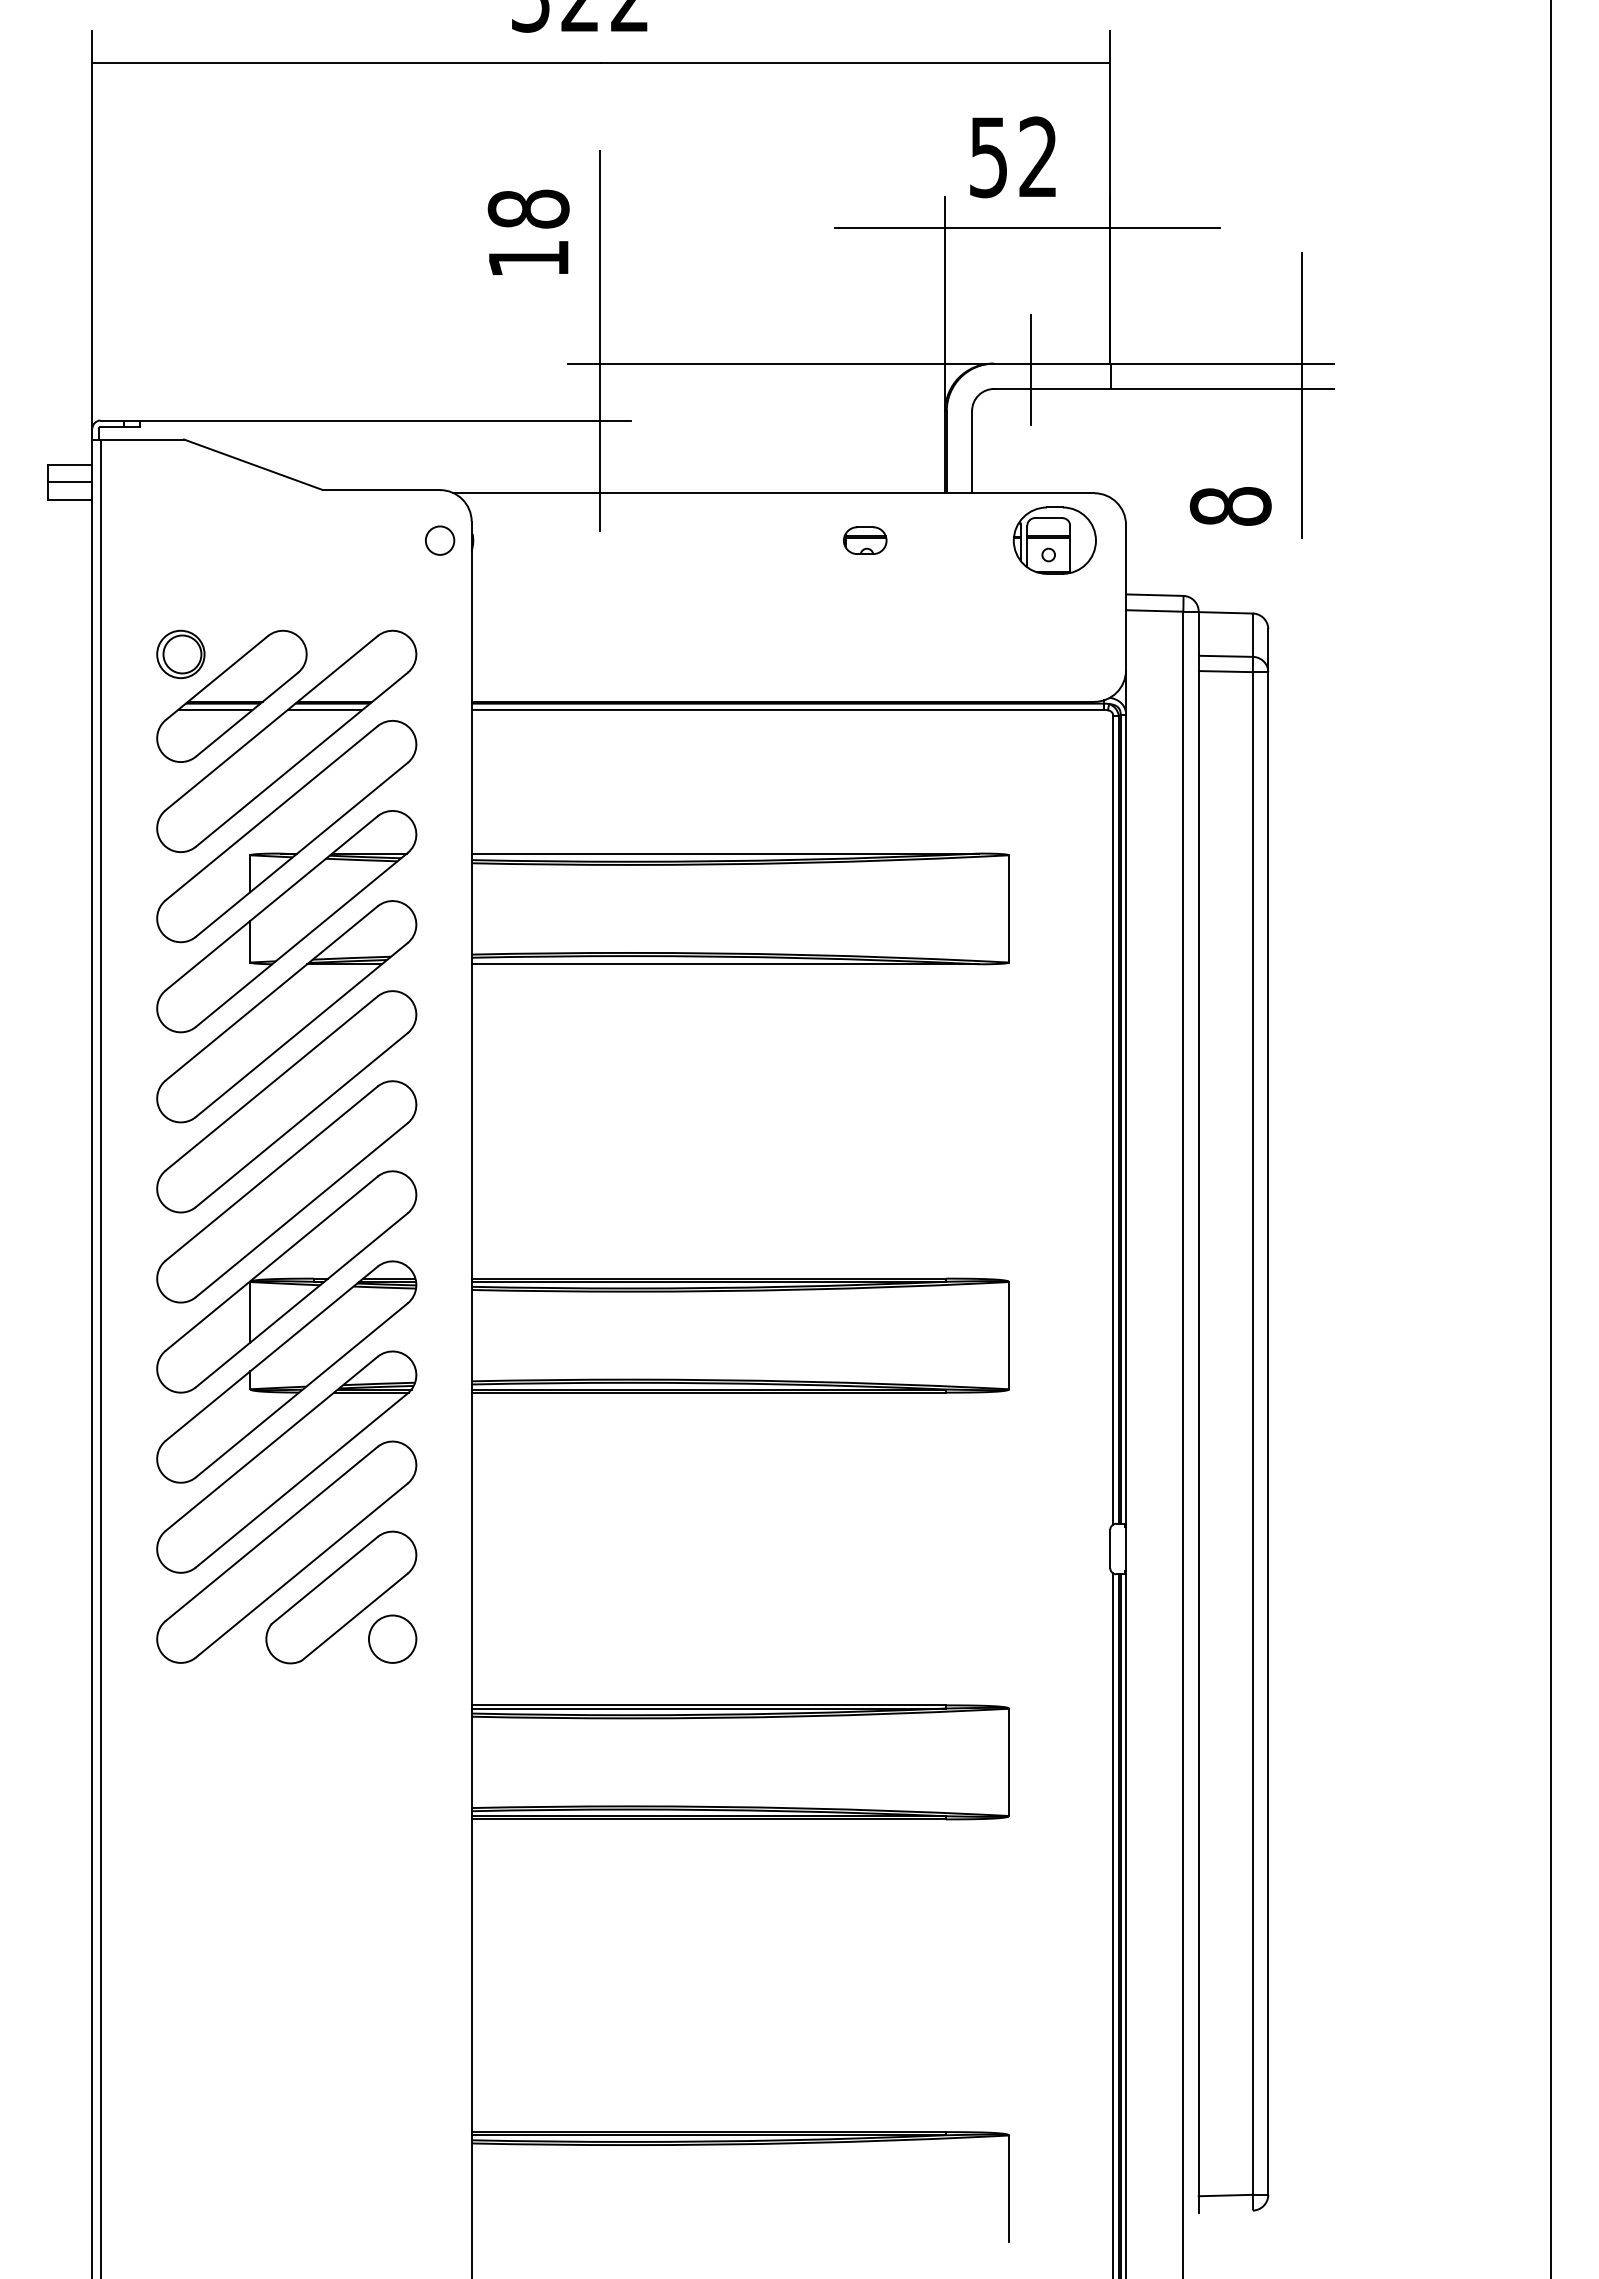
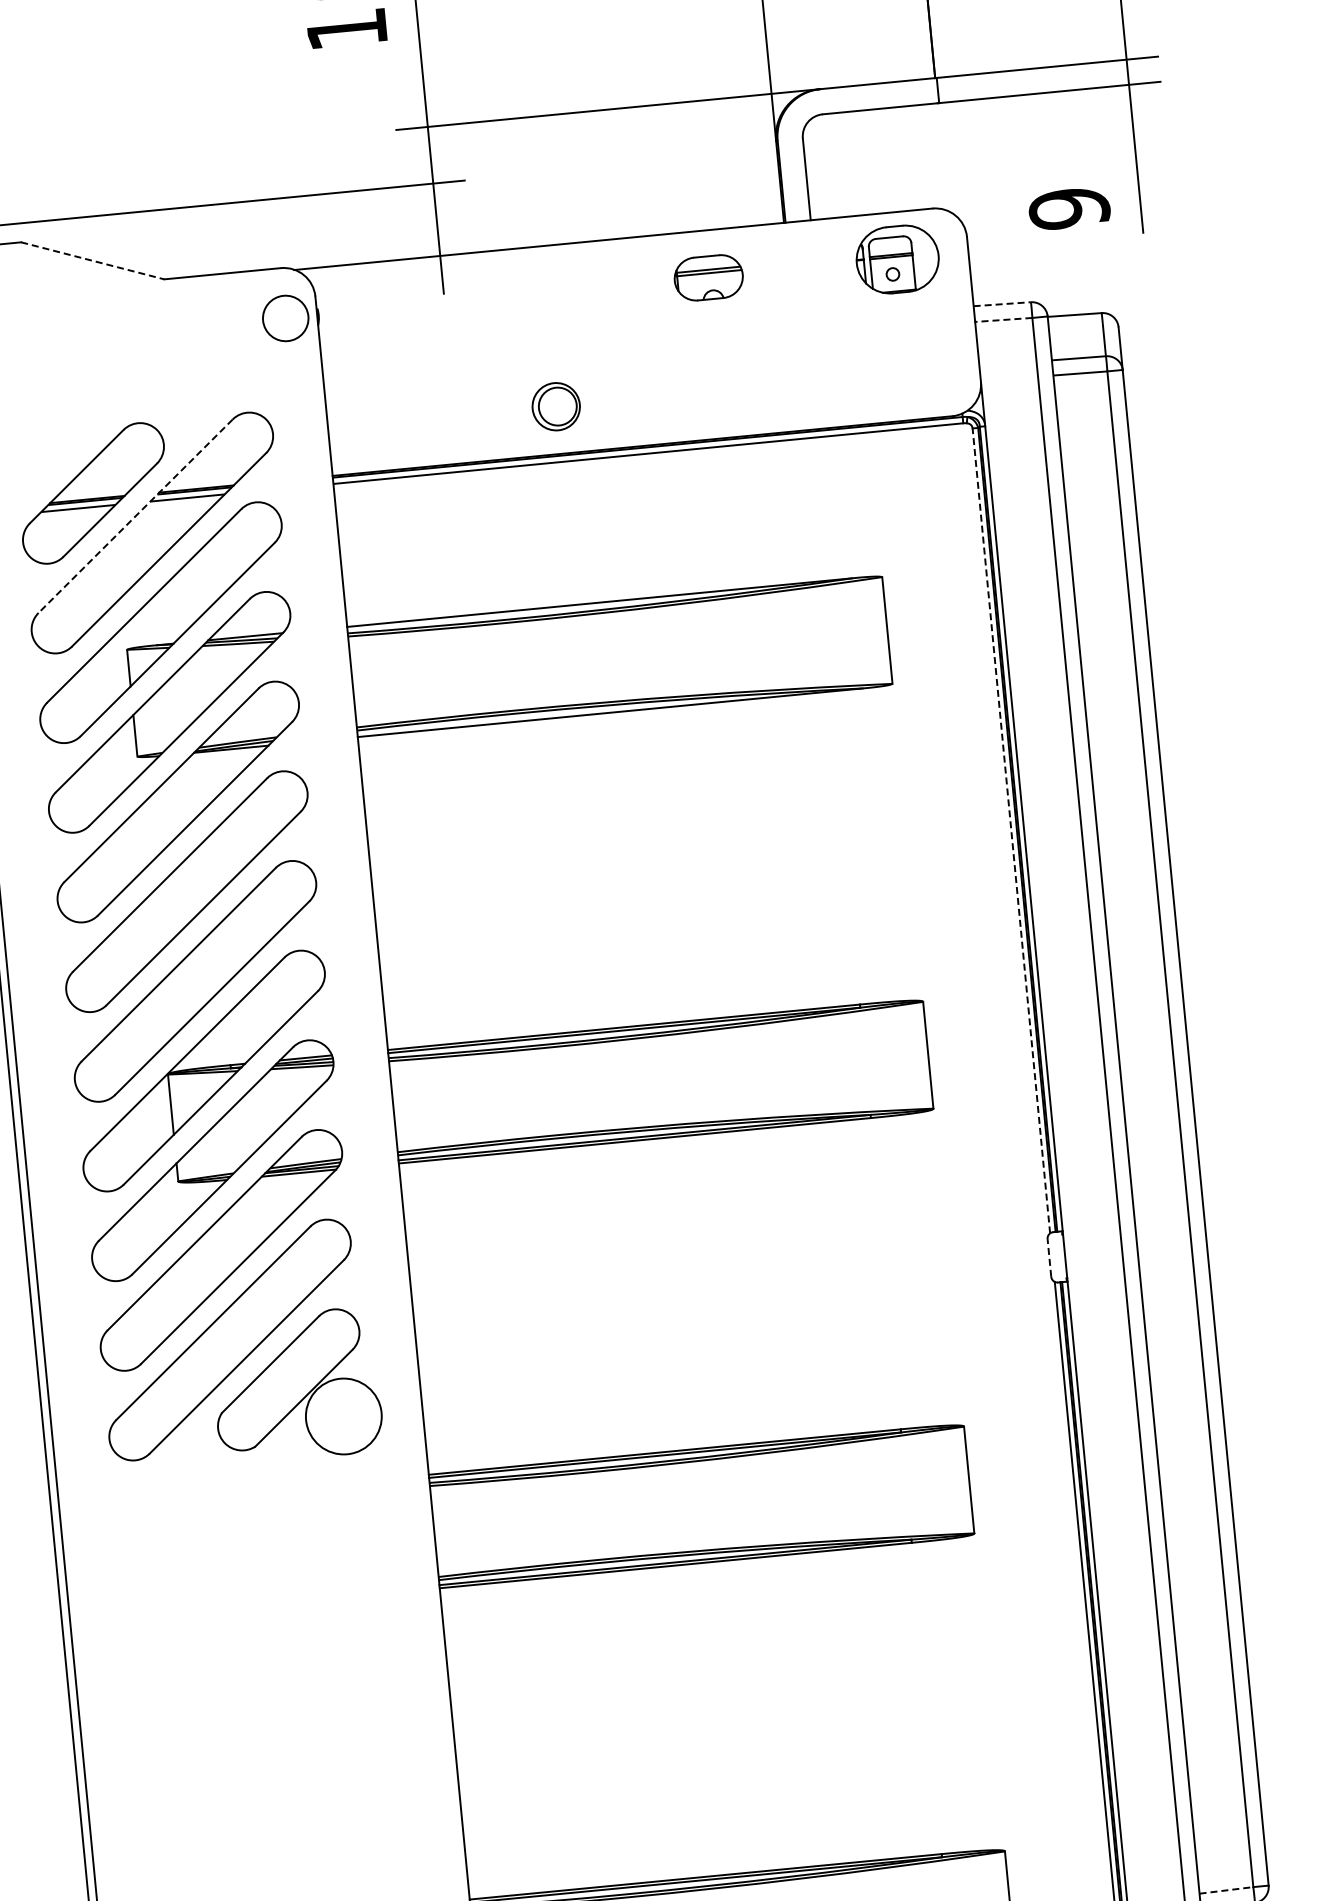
line: (1030, 369) -> (857, 91), removed
line: (253, 464) -> (92, 260), solid -> dashed
text: (1230, 506) -> (1069, 208), 8 -> 9
circle: (439, 540) -> (285, 318), size x1.6
part: (865, 540) -> (709, 277), size x1.6
line: (1154, 595) -> (1002, 304), solid -> dashed
line: (1154, 610) -> (1003, 319), solid -> dashed
part: (180, 654) -> (555, 406), moved
line: (271, 723) -> (135, 516), solid -> dashed
line: (1113, 1119) -> (1011, 830), solid -> dashed
line: (1110, 1549) -> (1049, 1258), solid -> dashed
circle: (392, 1638) -> (343, 1415), size x1.6
line: (1226, 2195) -> (1227, 1890), solid -> dashed

